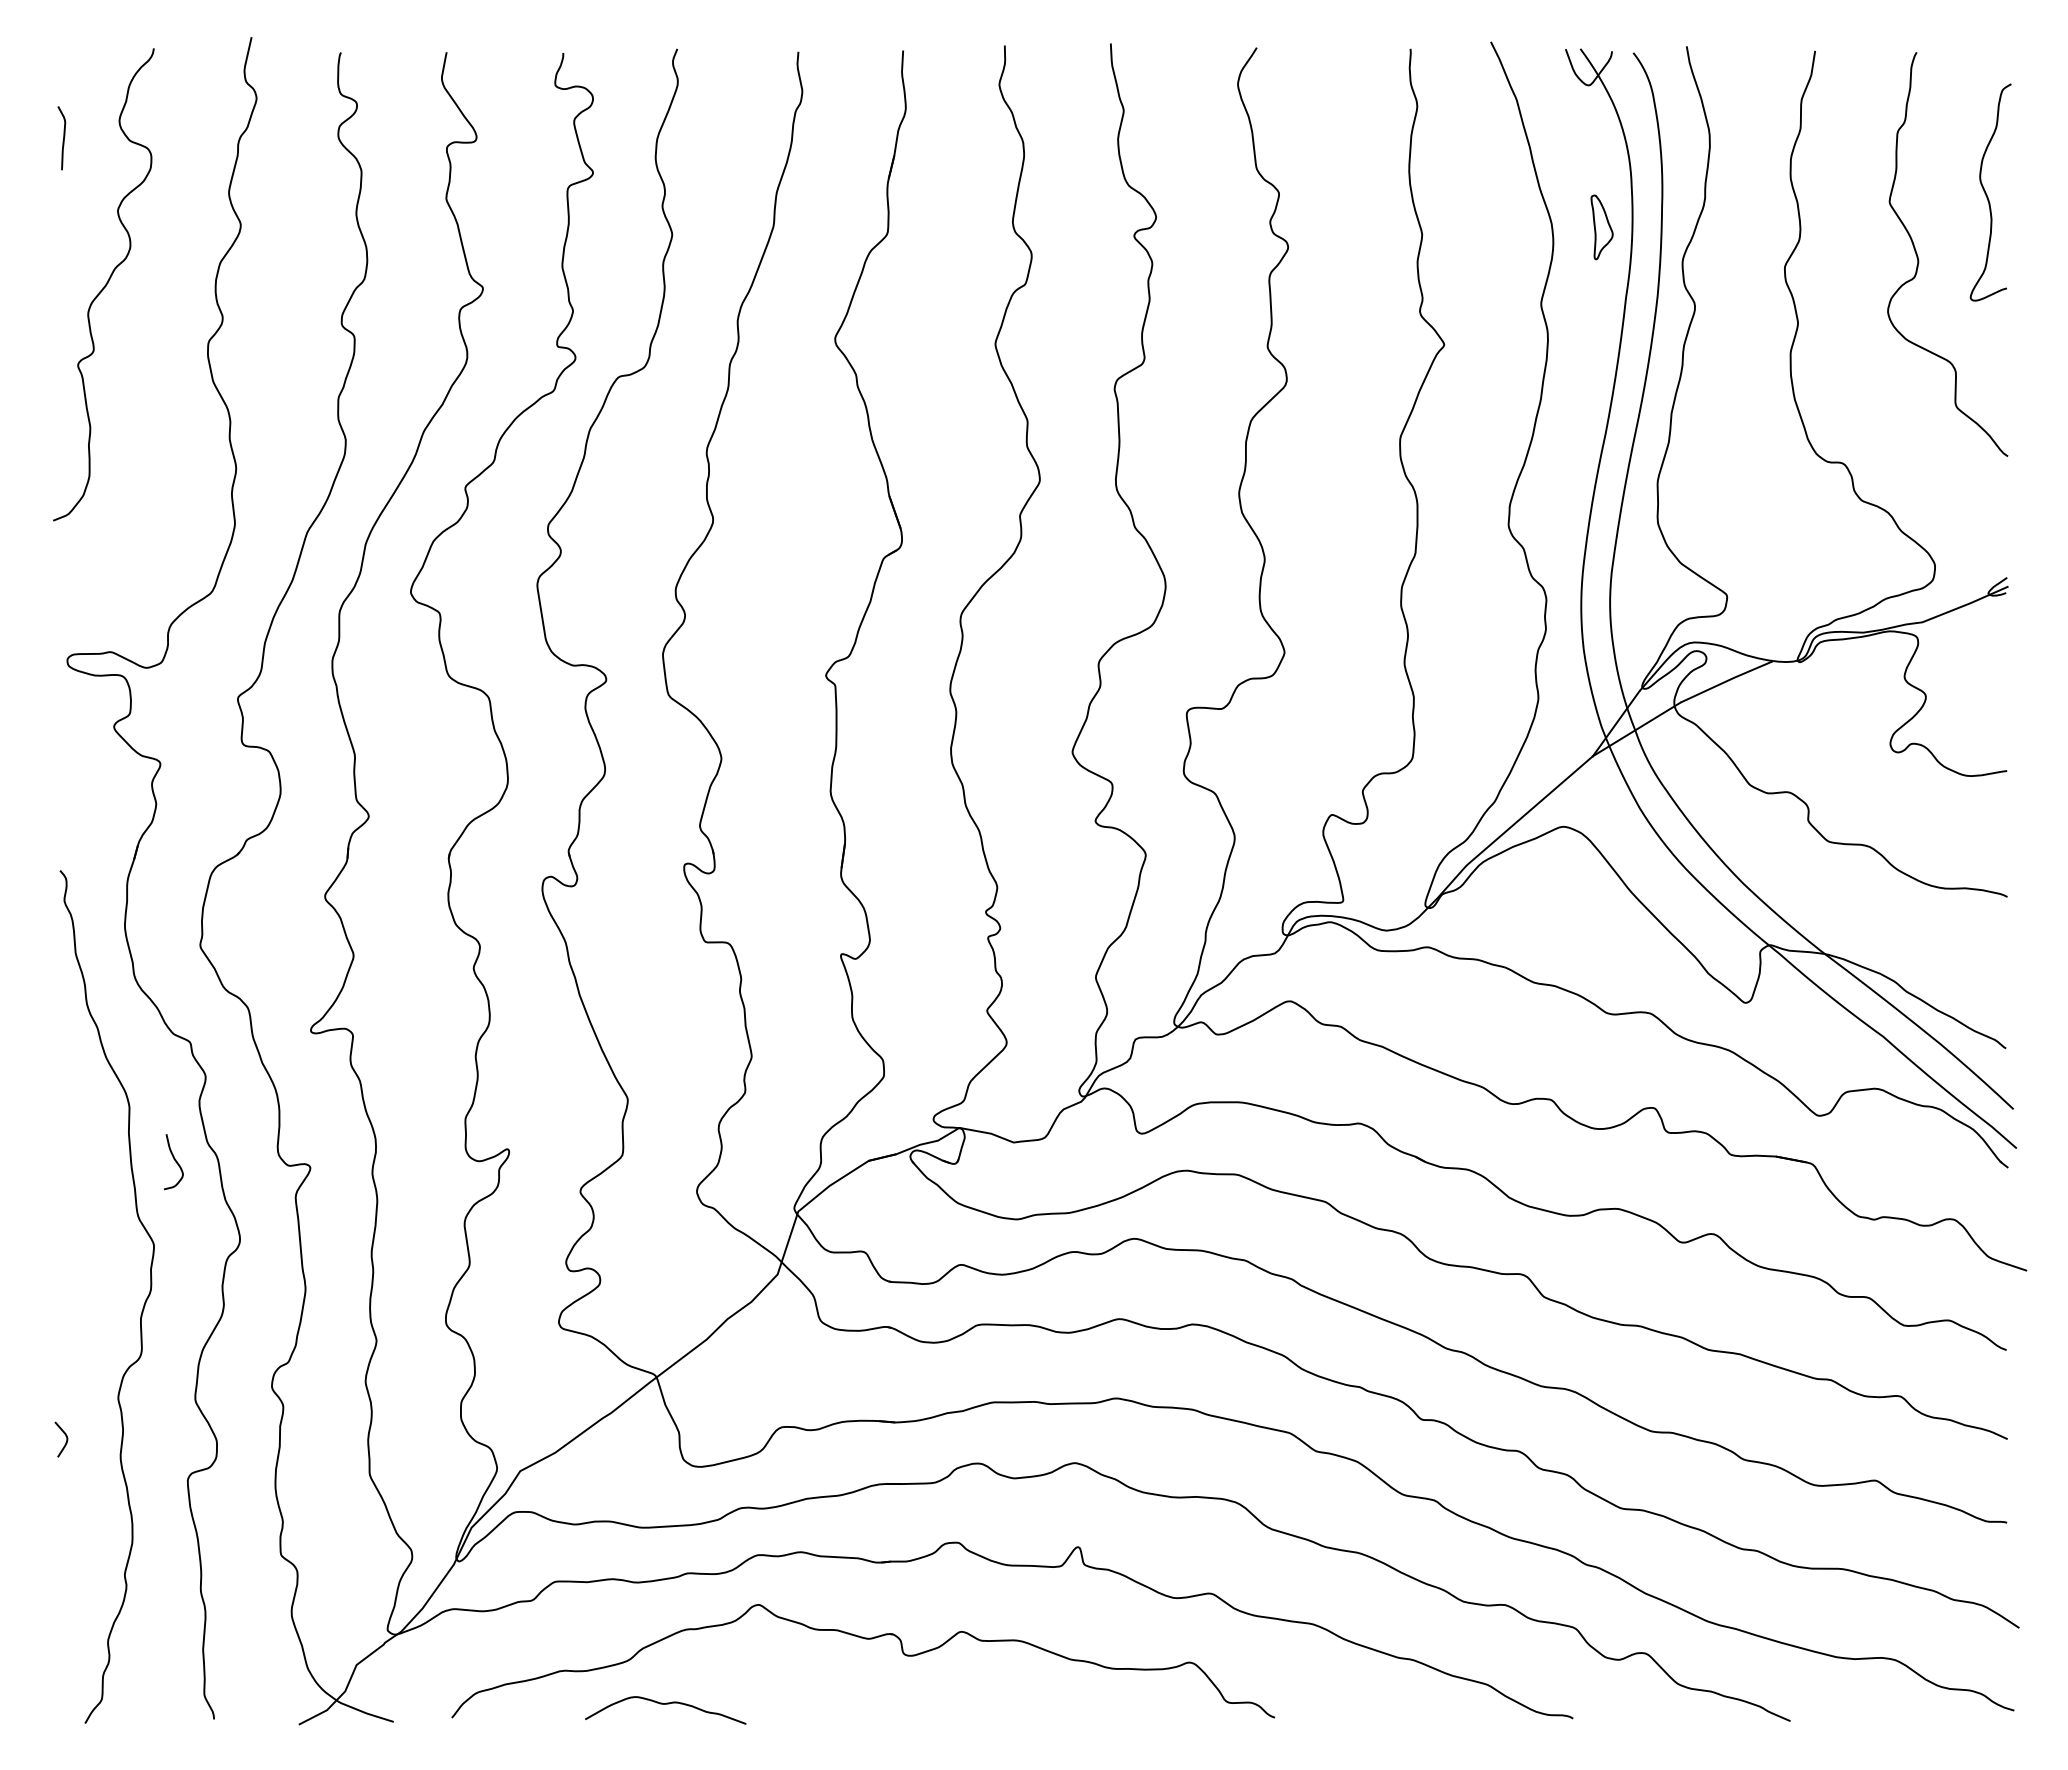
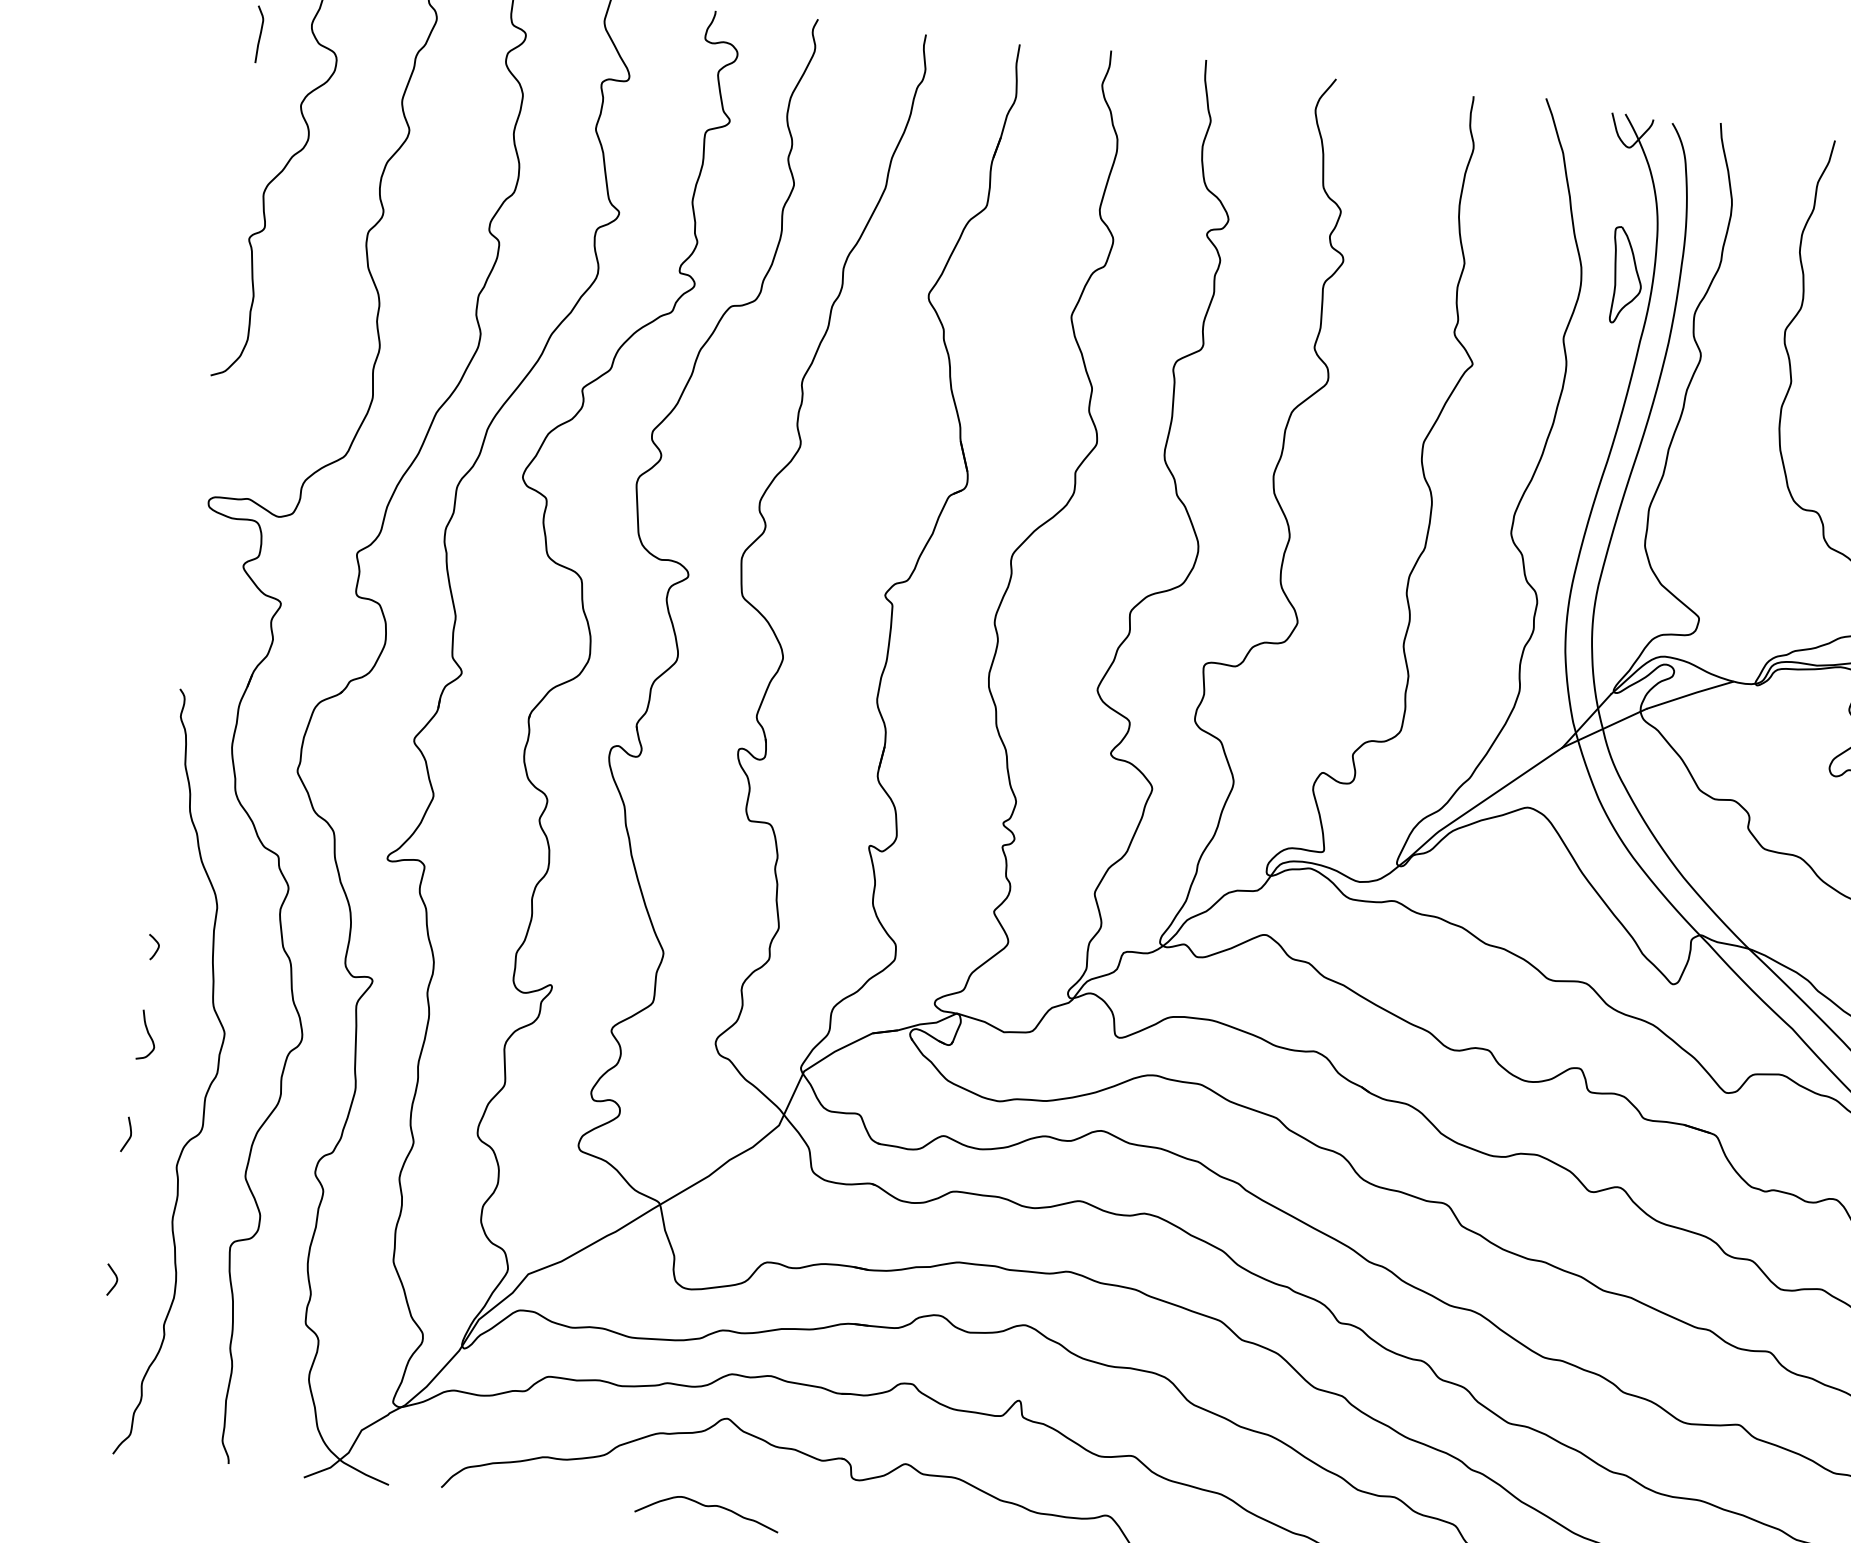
part: (1601, 227) -> (1625, 275), size x1.67
curve: (68, 1159) -> (157, 948), added
curve: (175, 1162) -> (148, 1035), moved
curve: (62, 1369) -> (129, 1135), added
curve: (65, 1436) -> (115, 1277), moved
curve: (665, 1704) -> (707, 1506), moved

